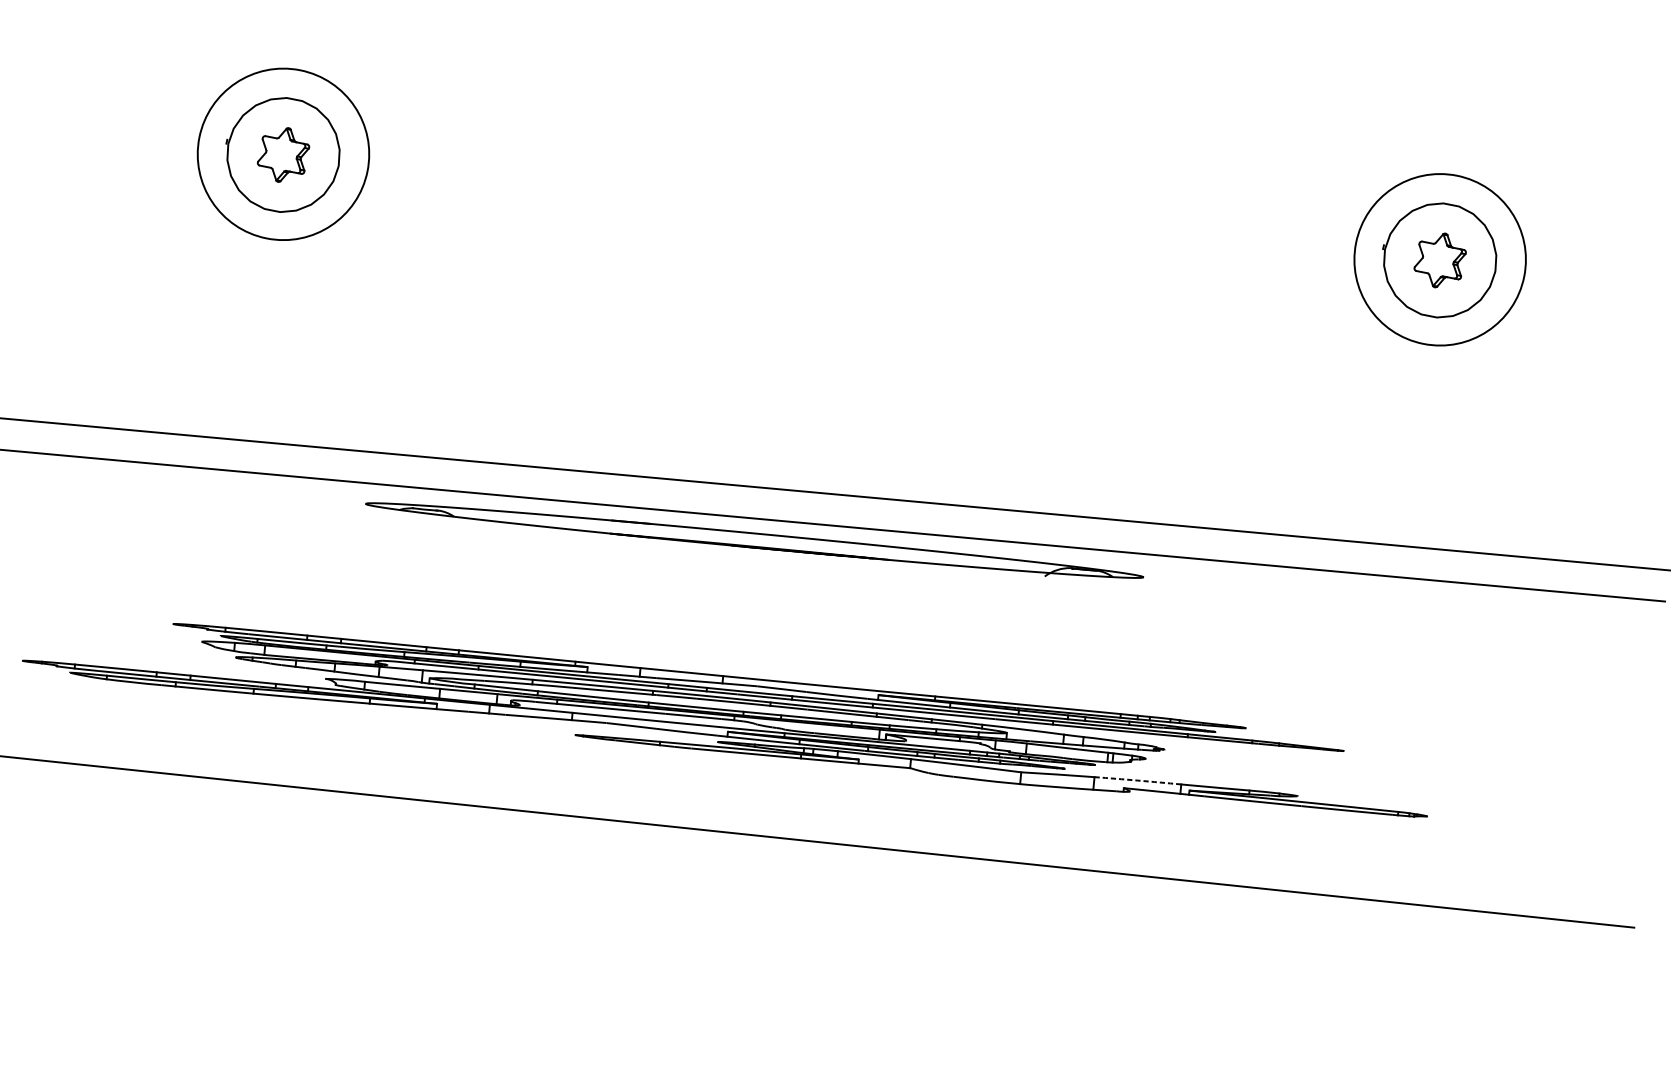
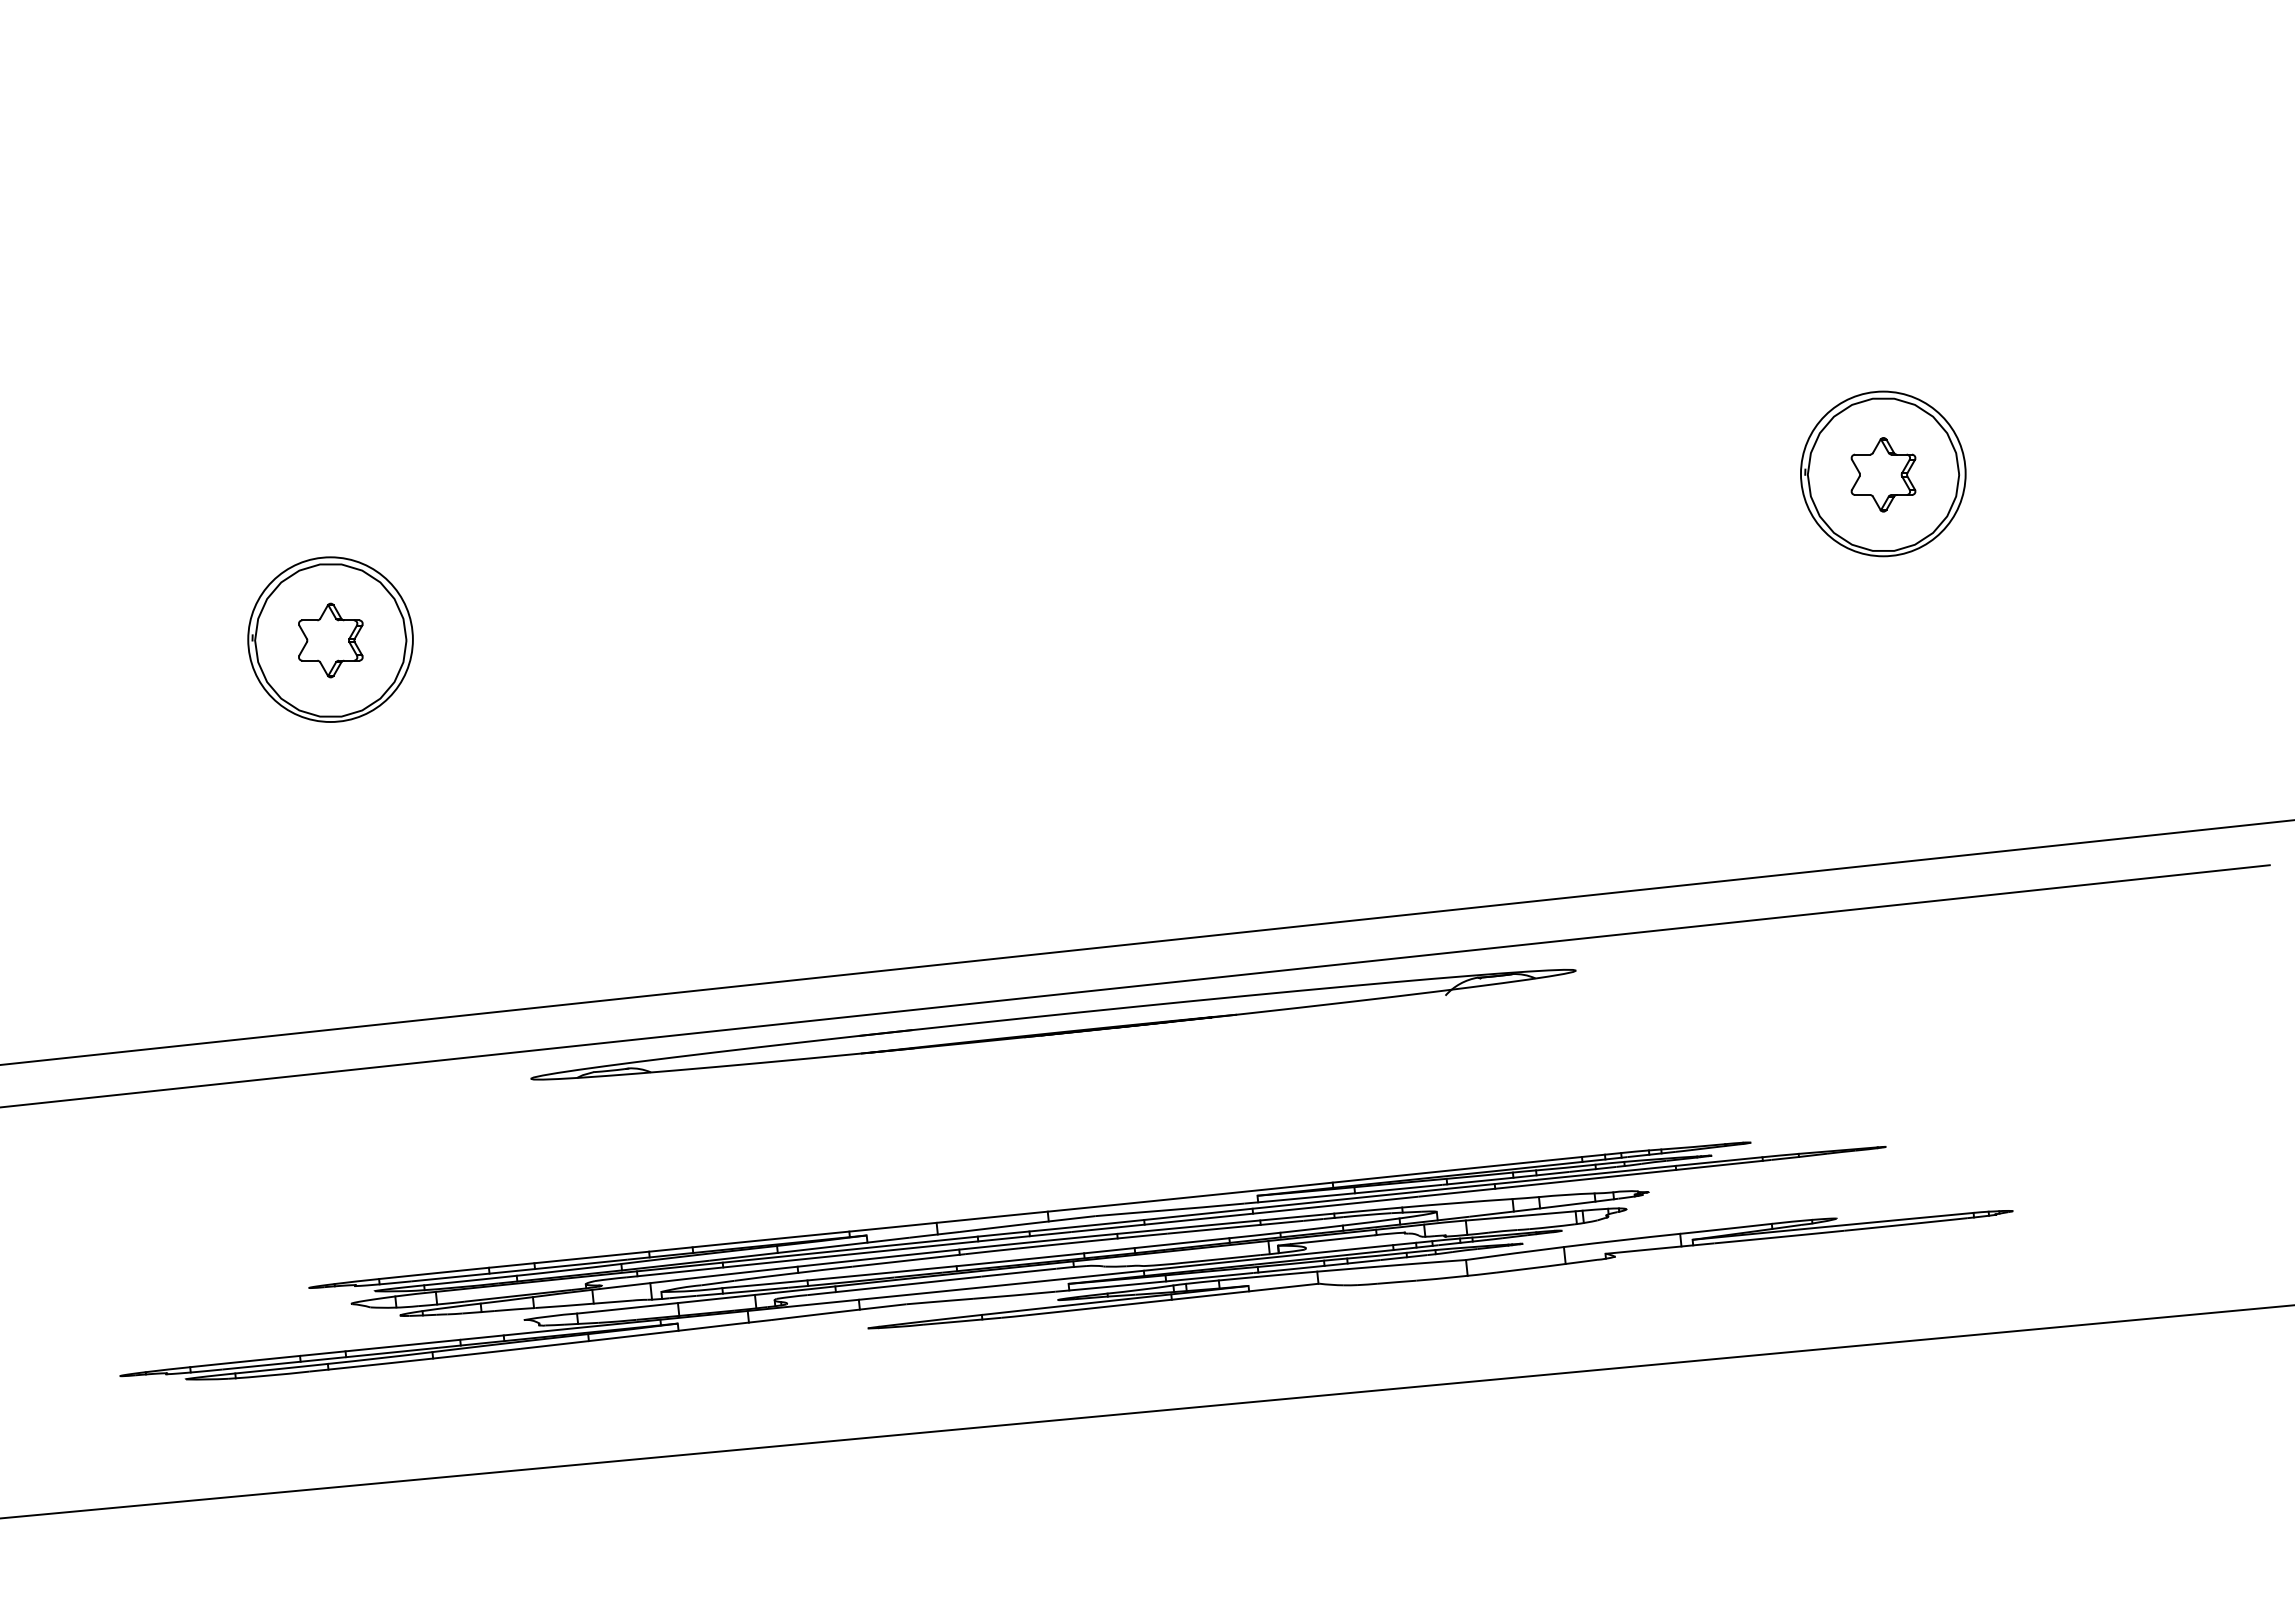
circle: (283, 154) -> (330, 639), size x0.71
circle: (1439, 259) -> (1882, 473), size x0.71
arc: (1138, 780) -> (1622, 1240), dashed -> solid

